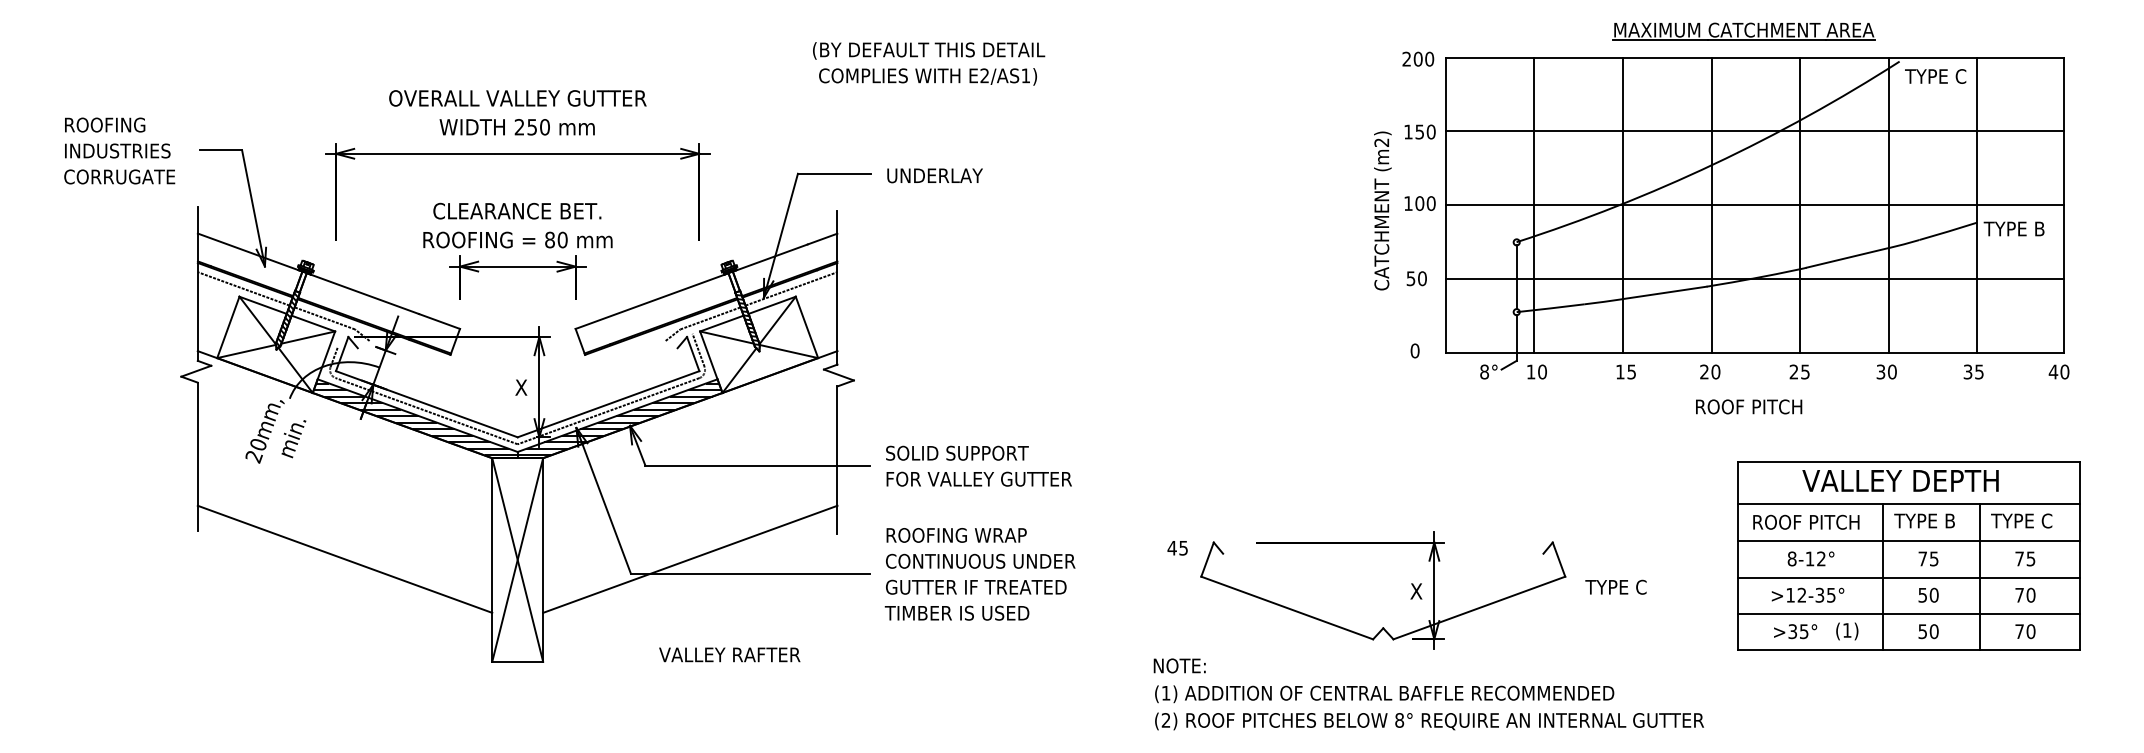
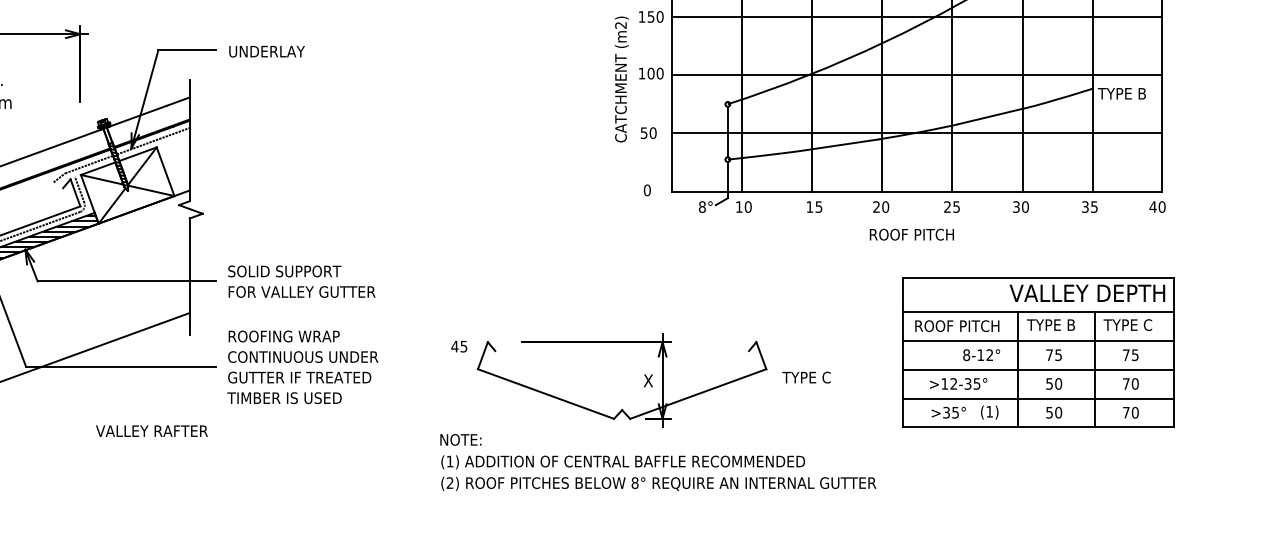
text: (1900, 480) -> (1087, 293), moved
text: (1810, 558) -> (981, 354), moved
text: (729, 654) -> (151, 430), moved

